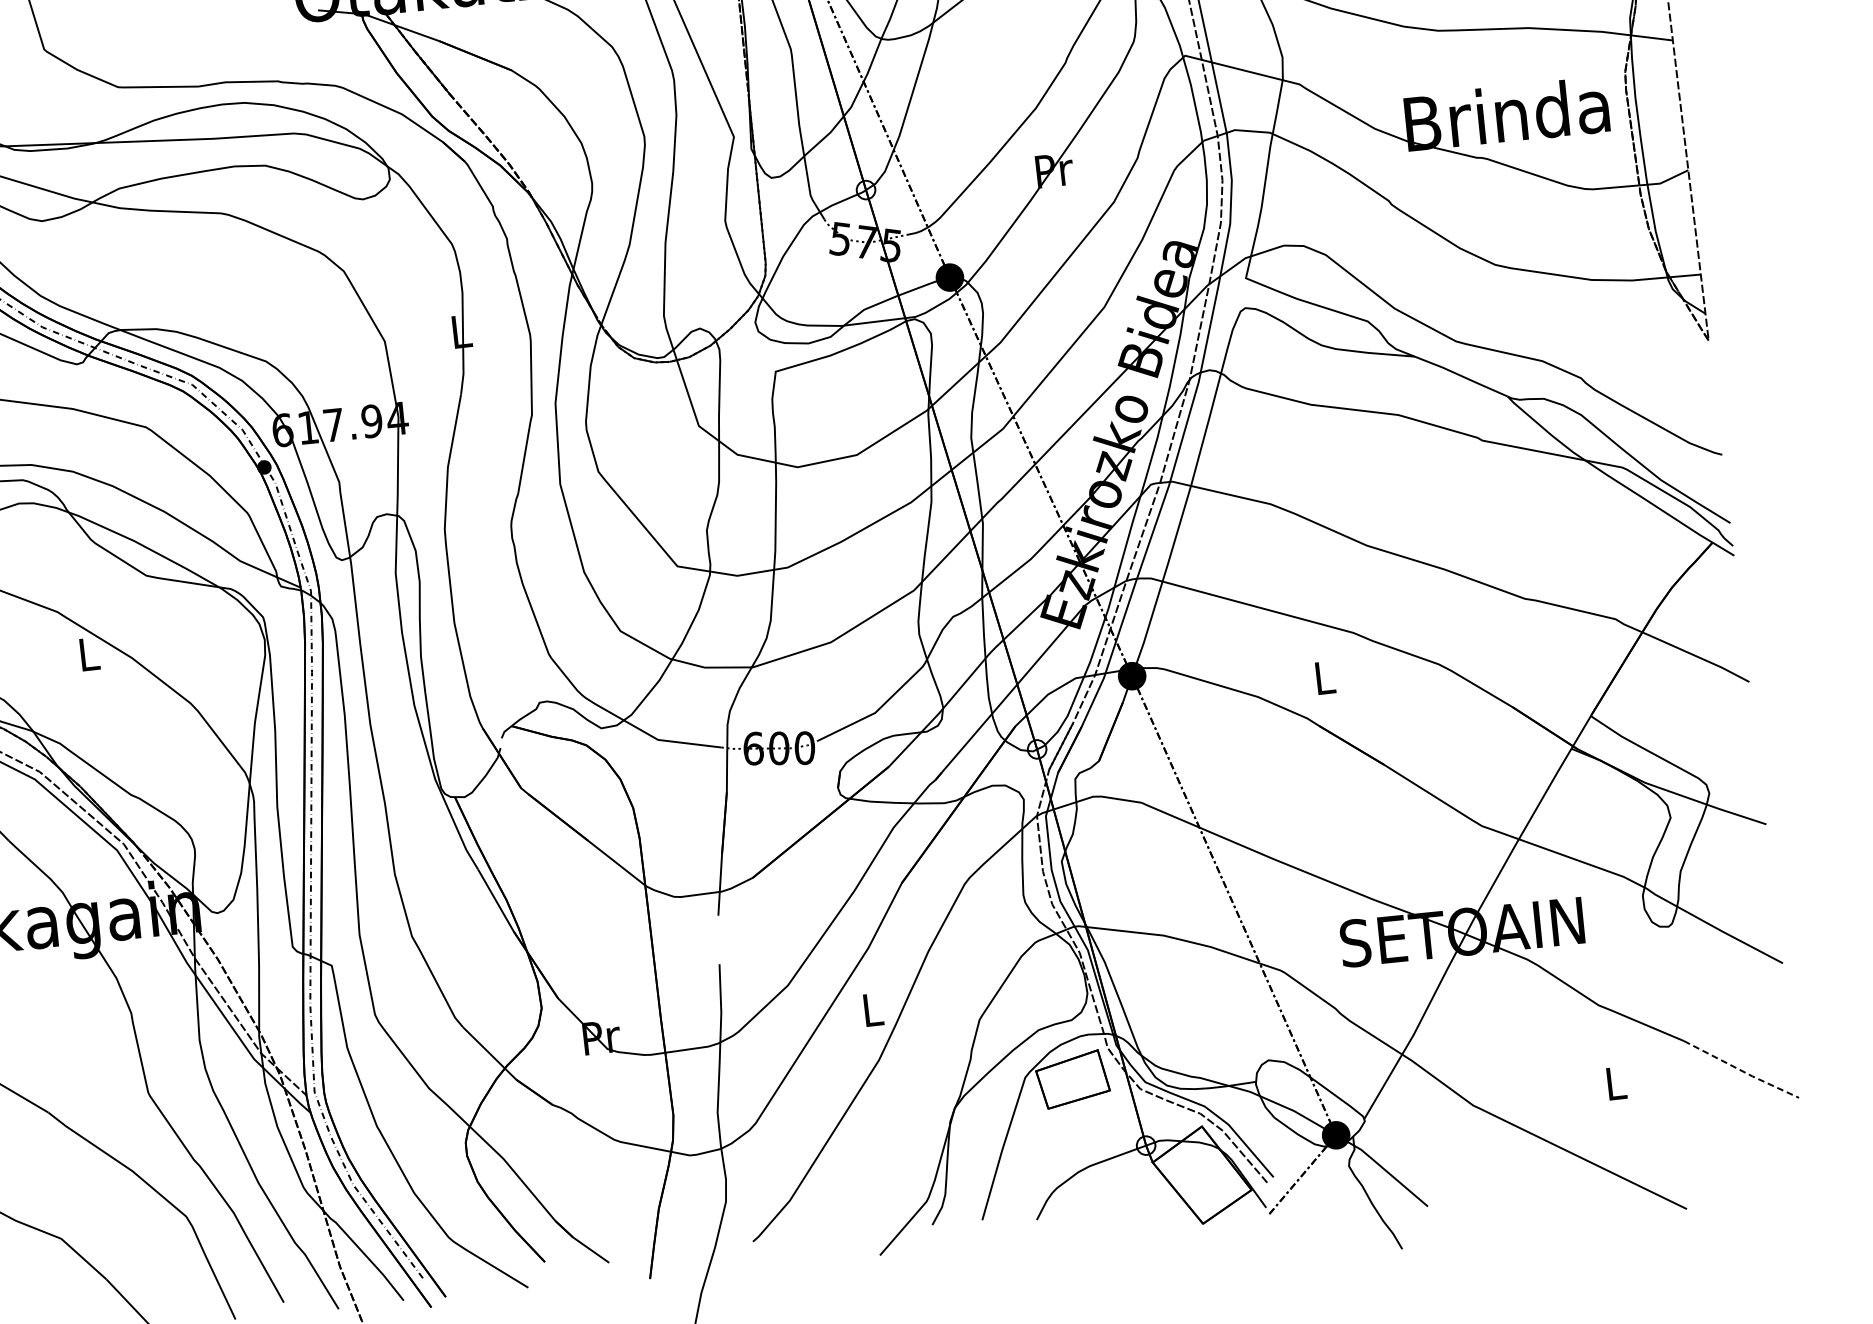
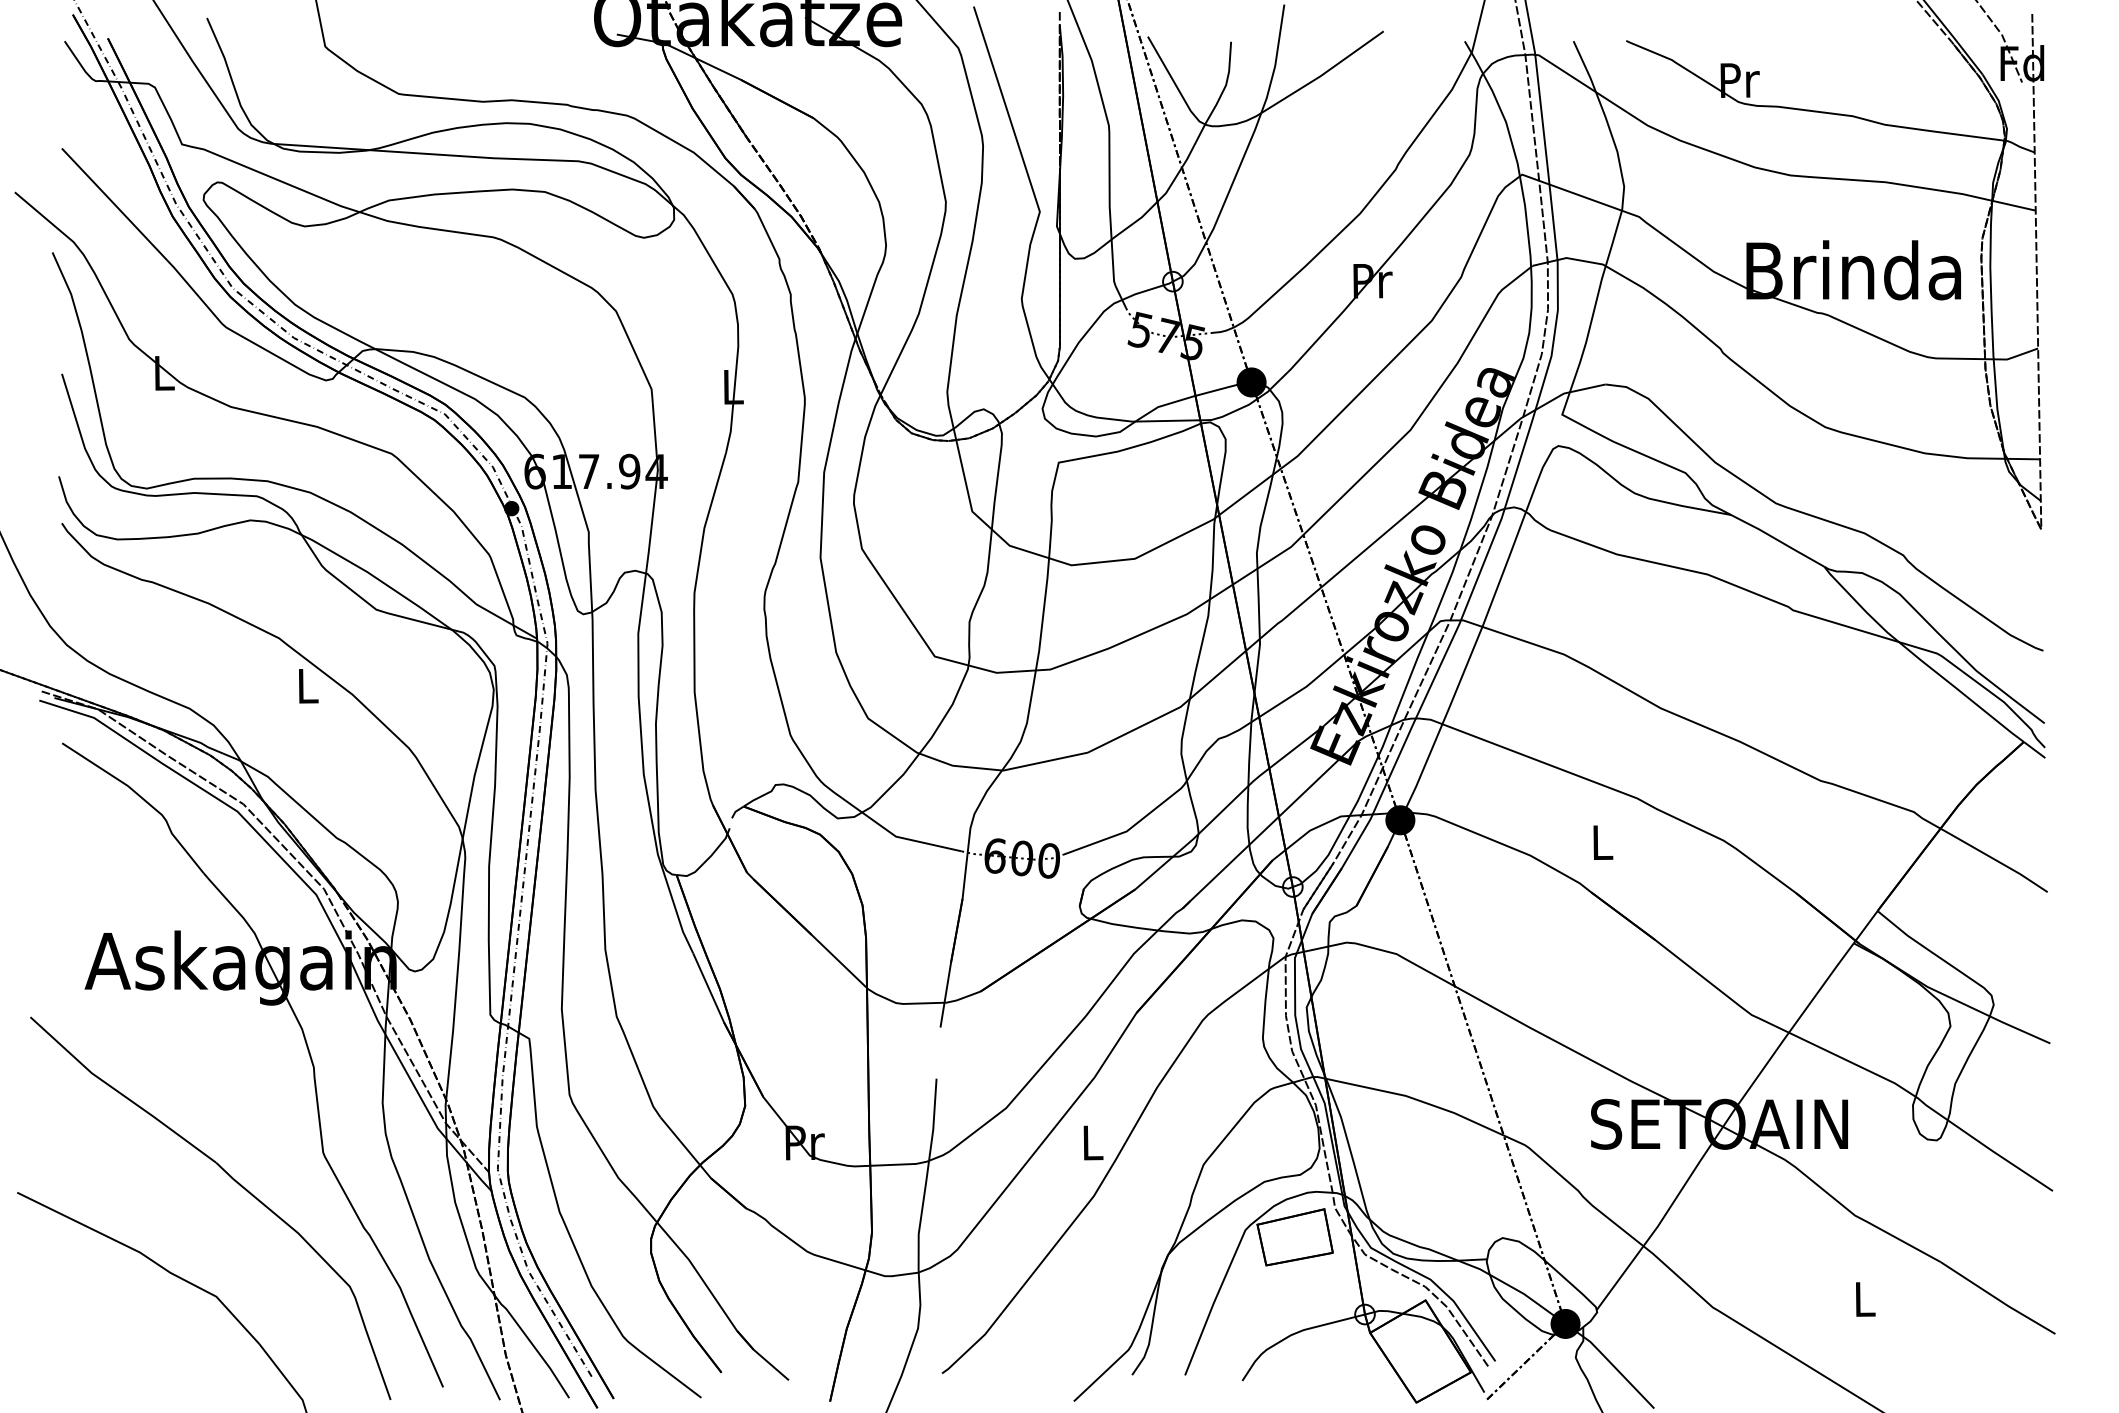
line: (1742, 1070) -> (1998, 1299), dashed -> solid

